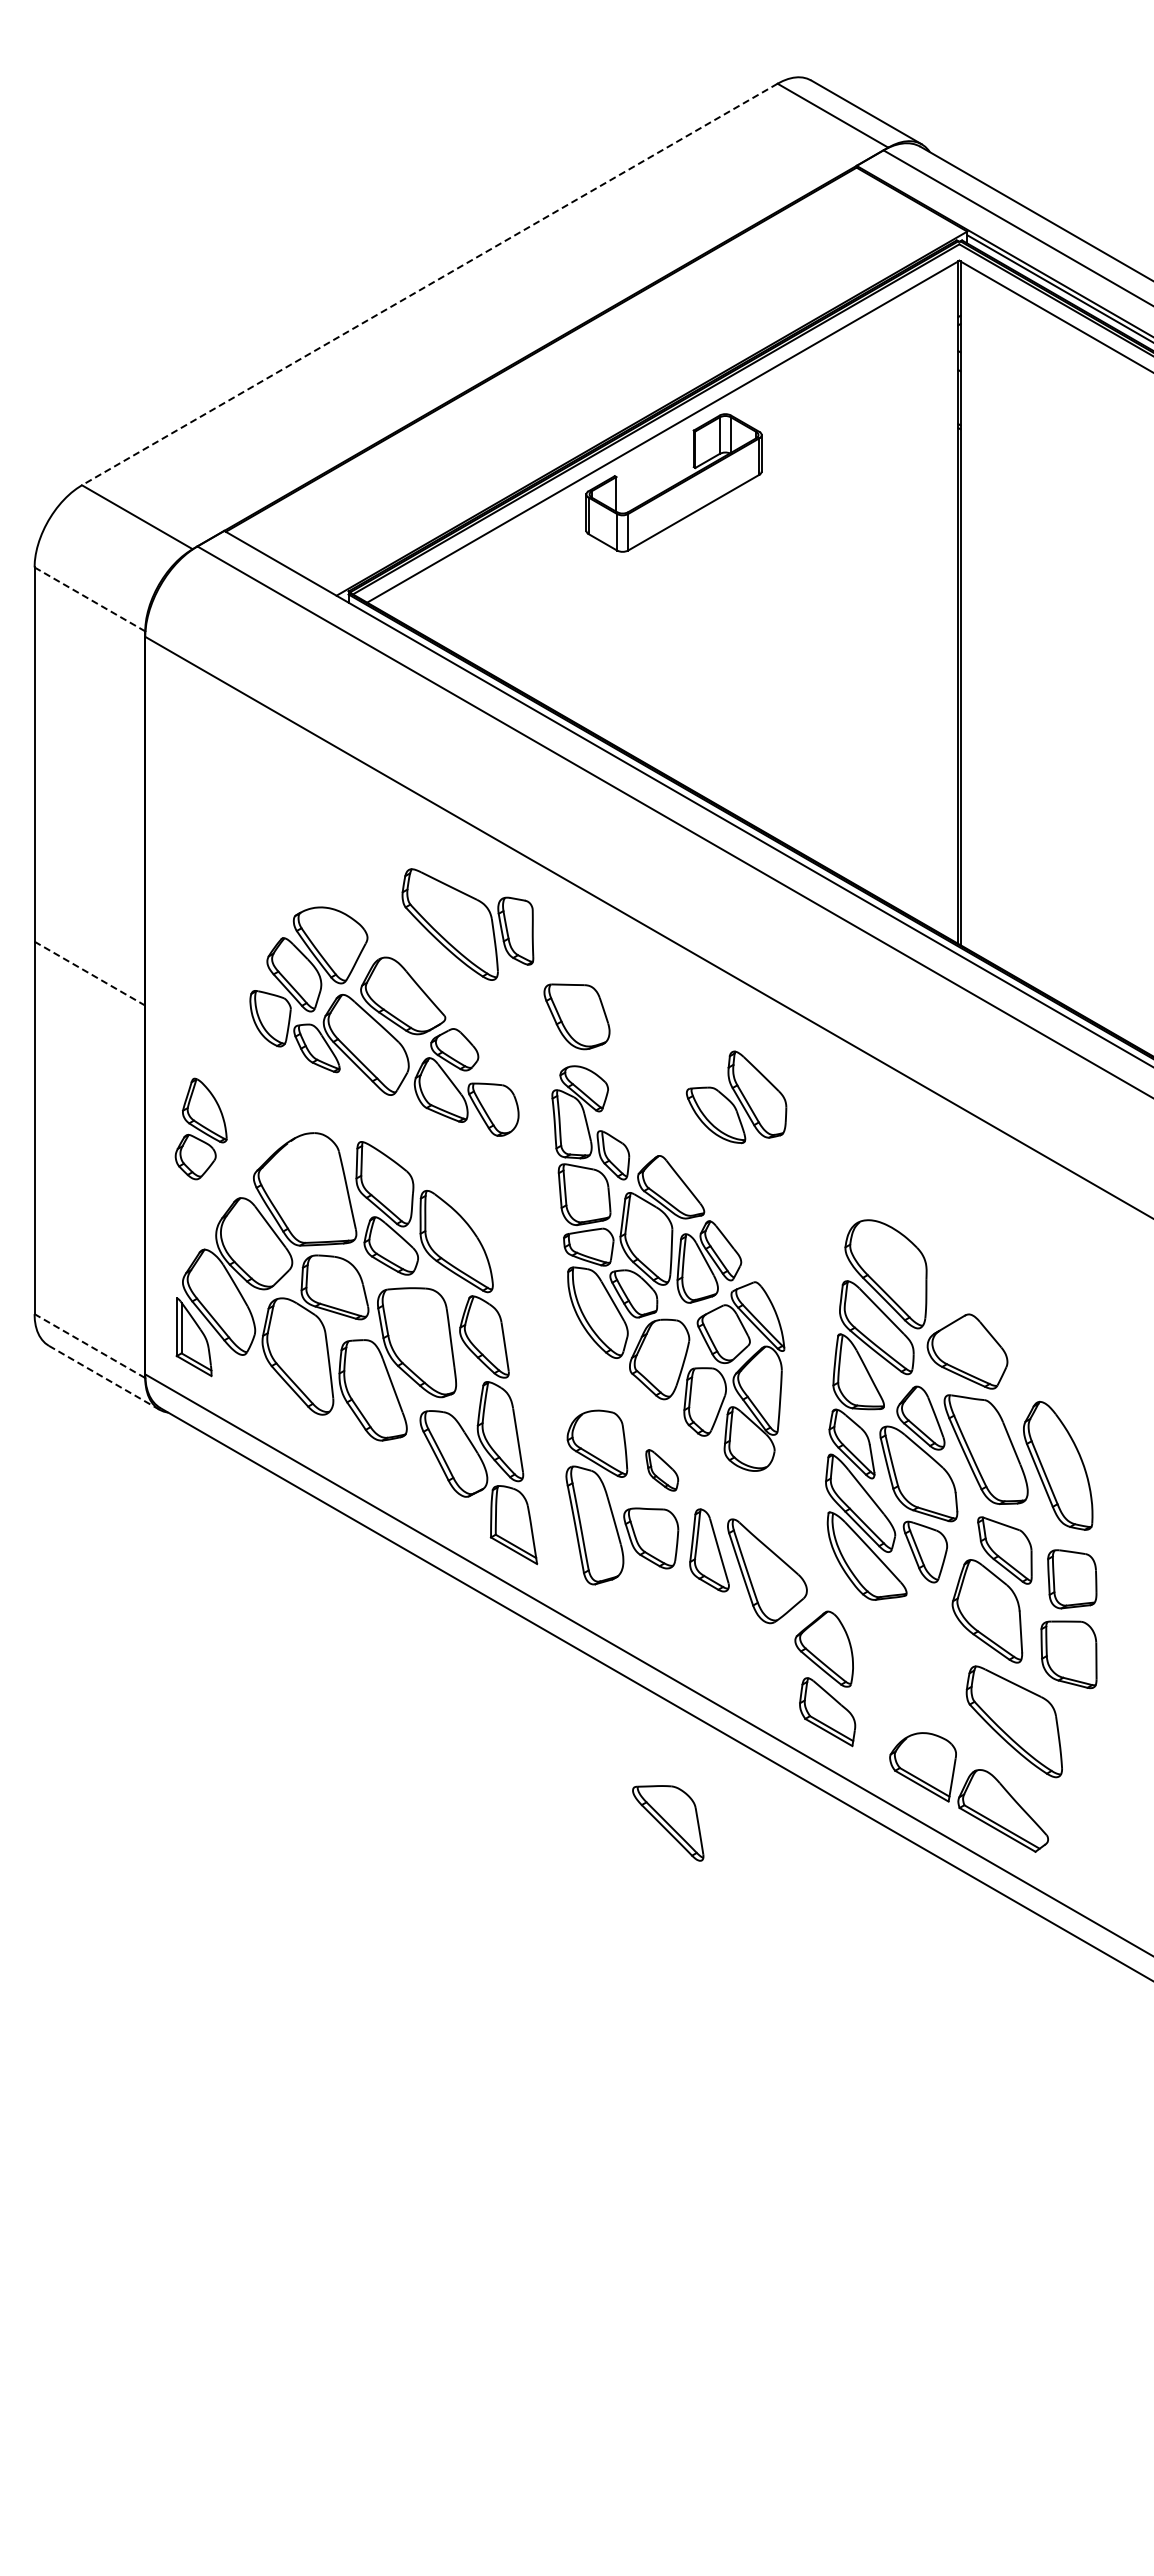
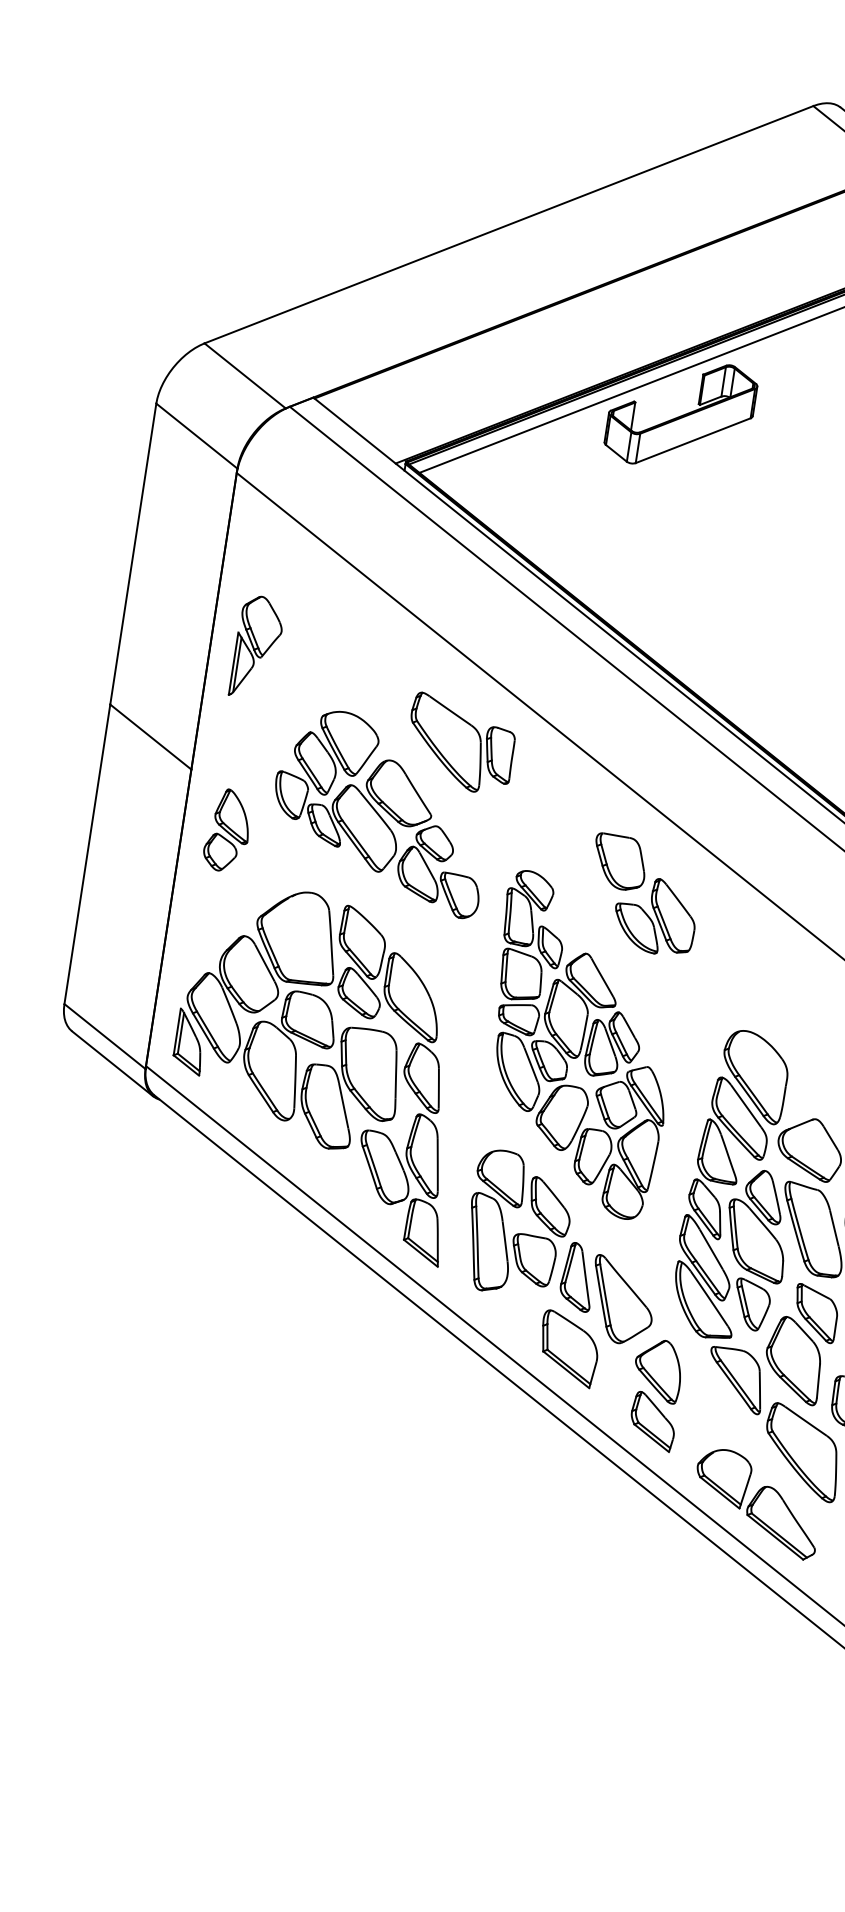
line: (429, 284) -> (508, 224), dashed -> solid
line: (89, 599) -> (196, 436), dashed -> solid
part: (202, 844) -> (257, 647), added
line: (89, 973) -> (150, 736), dashed -> solid
part: (576, 1016) -> (619, 862), moved
part: (200, 1128) -> (227, 830), moved
line: (89, 1346) -> (104, 1036), dashed -> solid
line: (104, 1377) -> (112, 1063), dashed -> solid
part: (661, 1470) -> (549, 1206), size x1.67
part: (711, 1639) -> (568, 1349), added
part: (668, 1823) -> (735, 1380), moved

